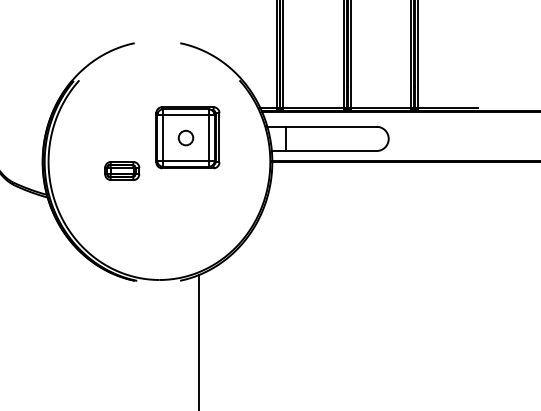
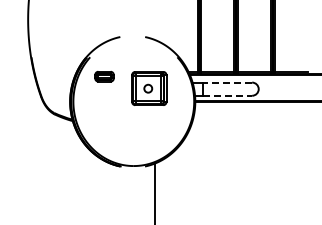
line: (331, 126) -> (227, 82), solid -> dashed
line: (331, 150) -> (227, 95), solid -> dashed
part: (122, 170) -> (104, 76), moved

